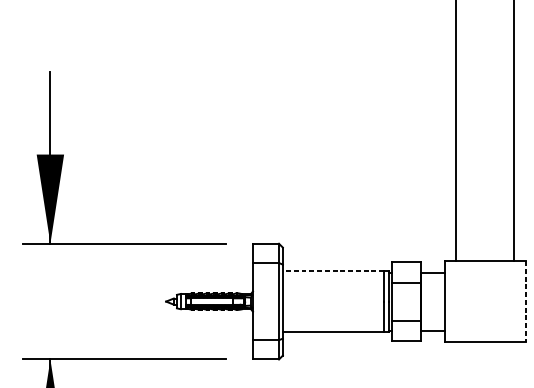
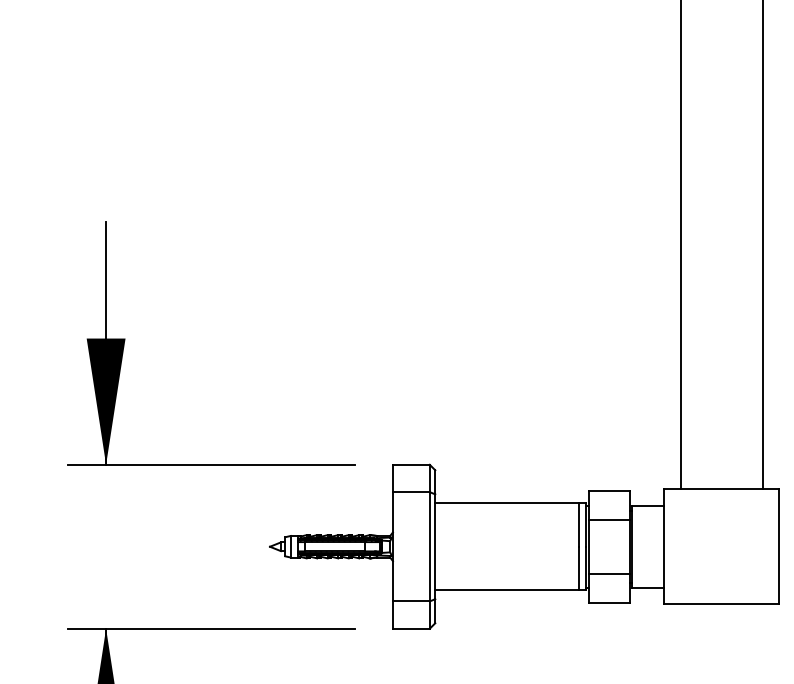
line: (333, 271) -> (506, 503), dashed -> solid
line: (525, 302) -> (779, 547), dashed -> solid

